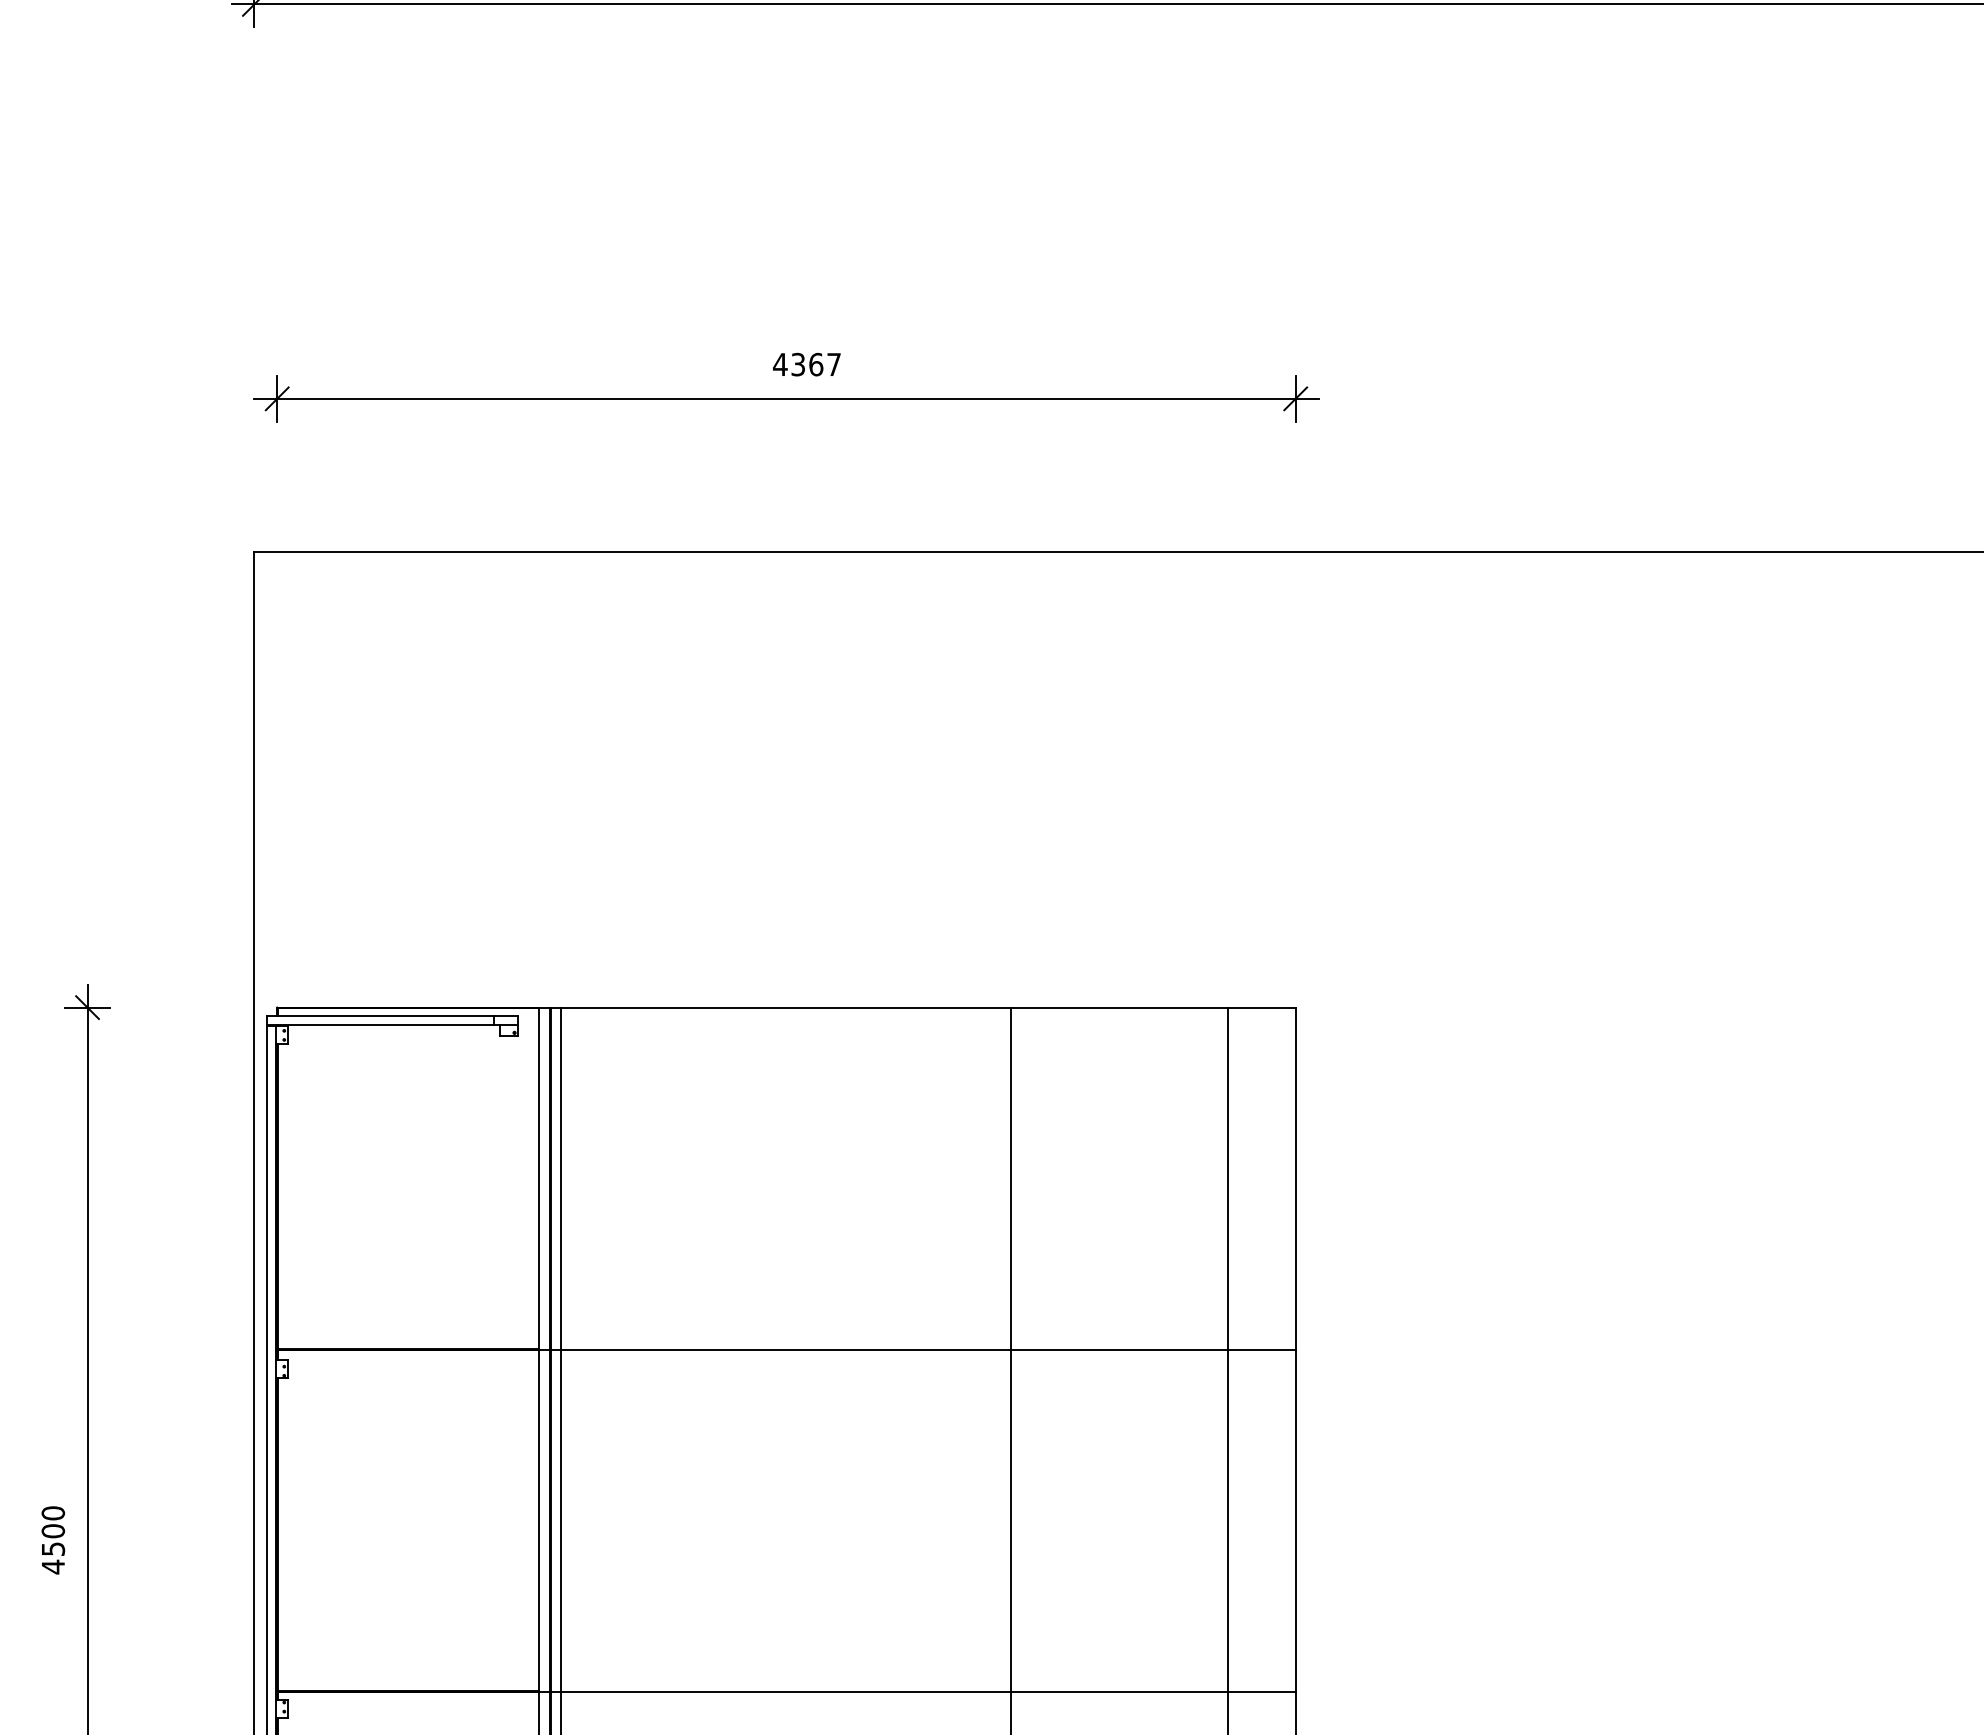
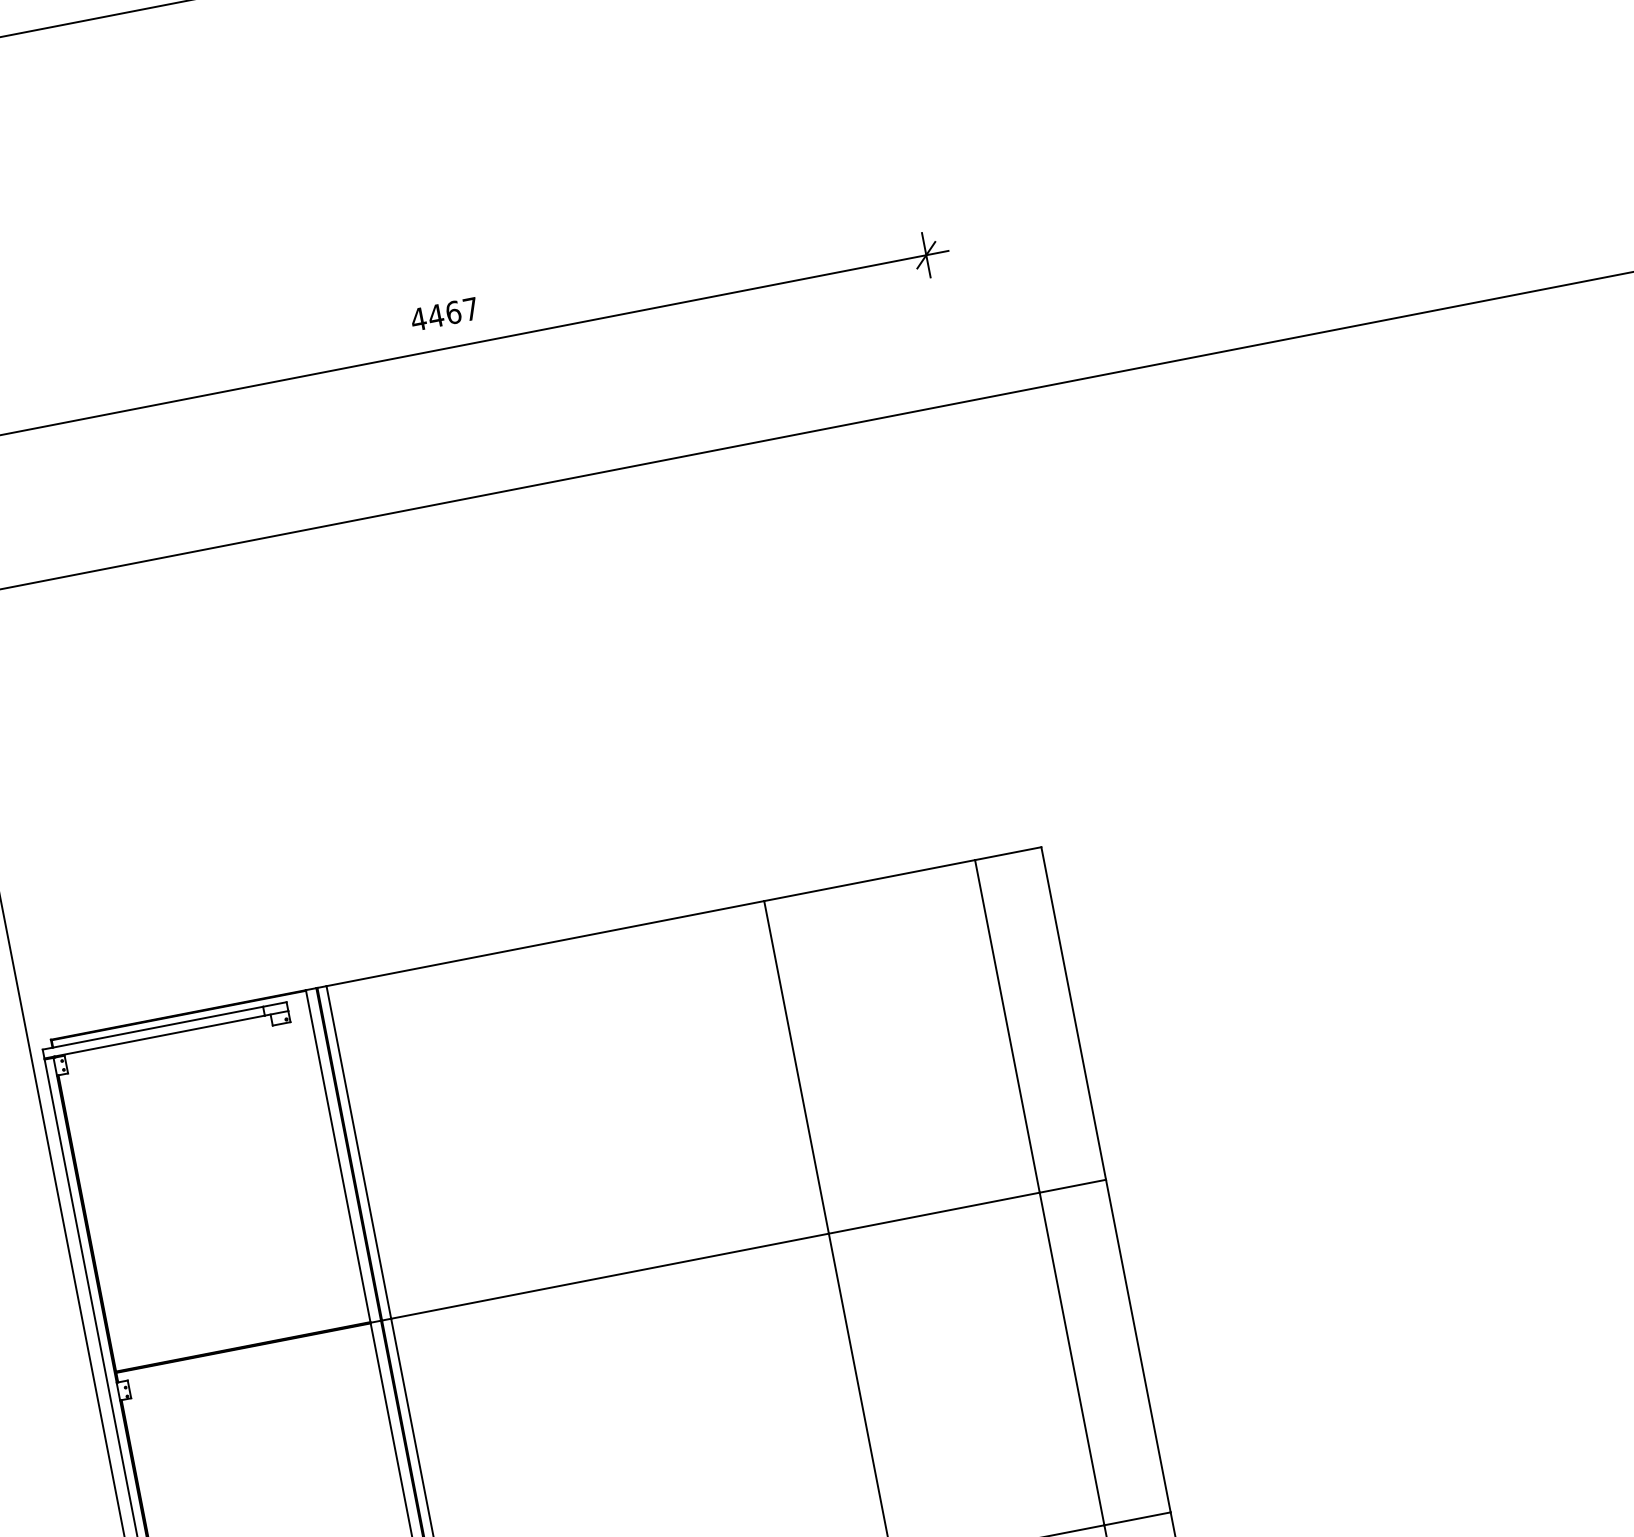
text: (797, 364) -> (435, 315), 4367 -> 4467

